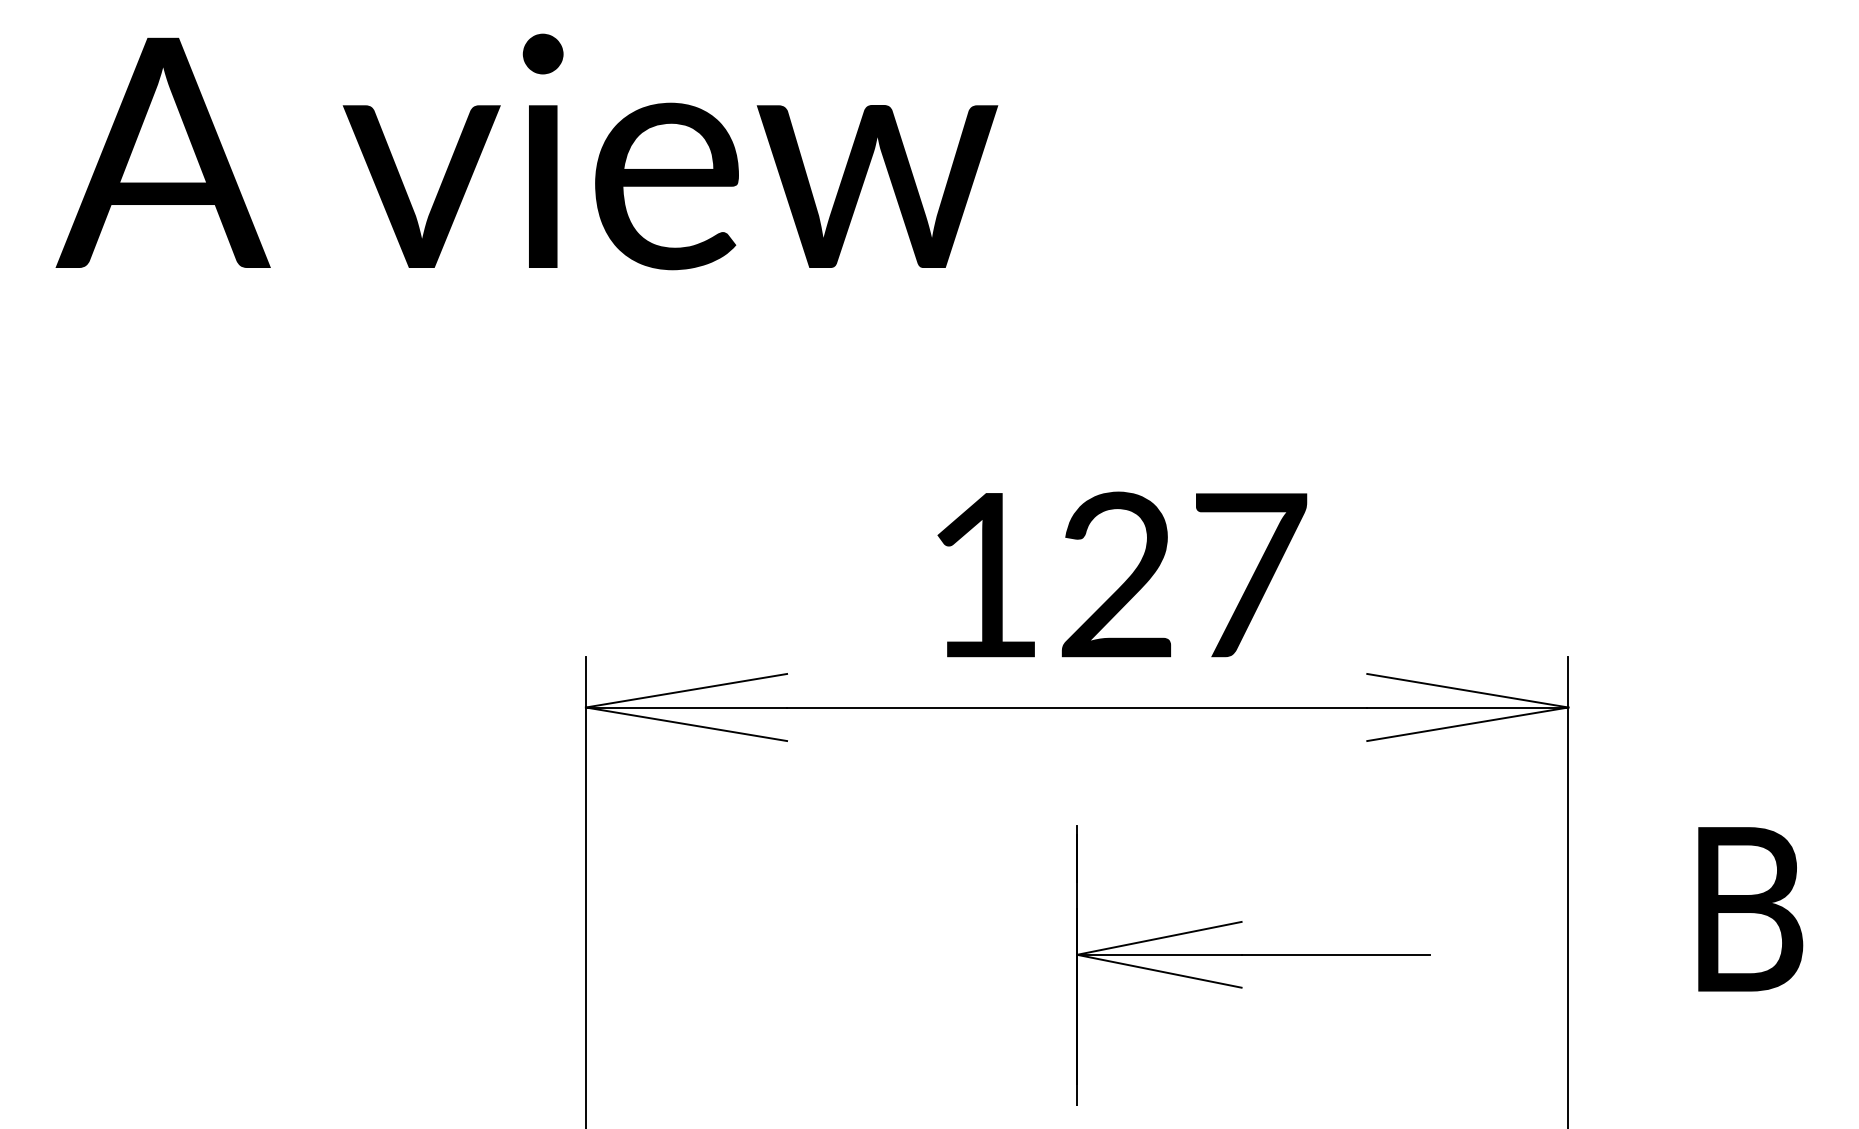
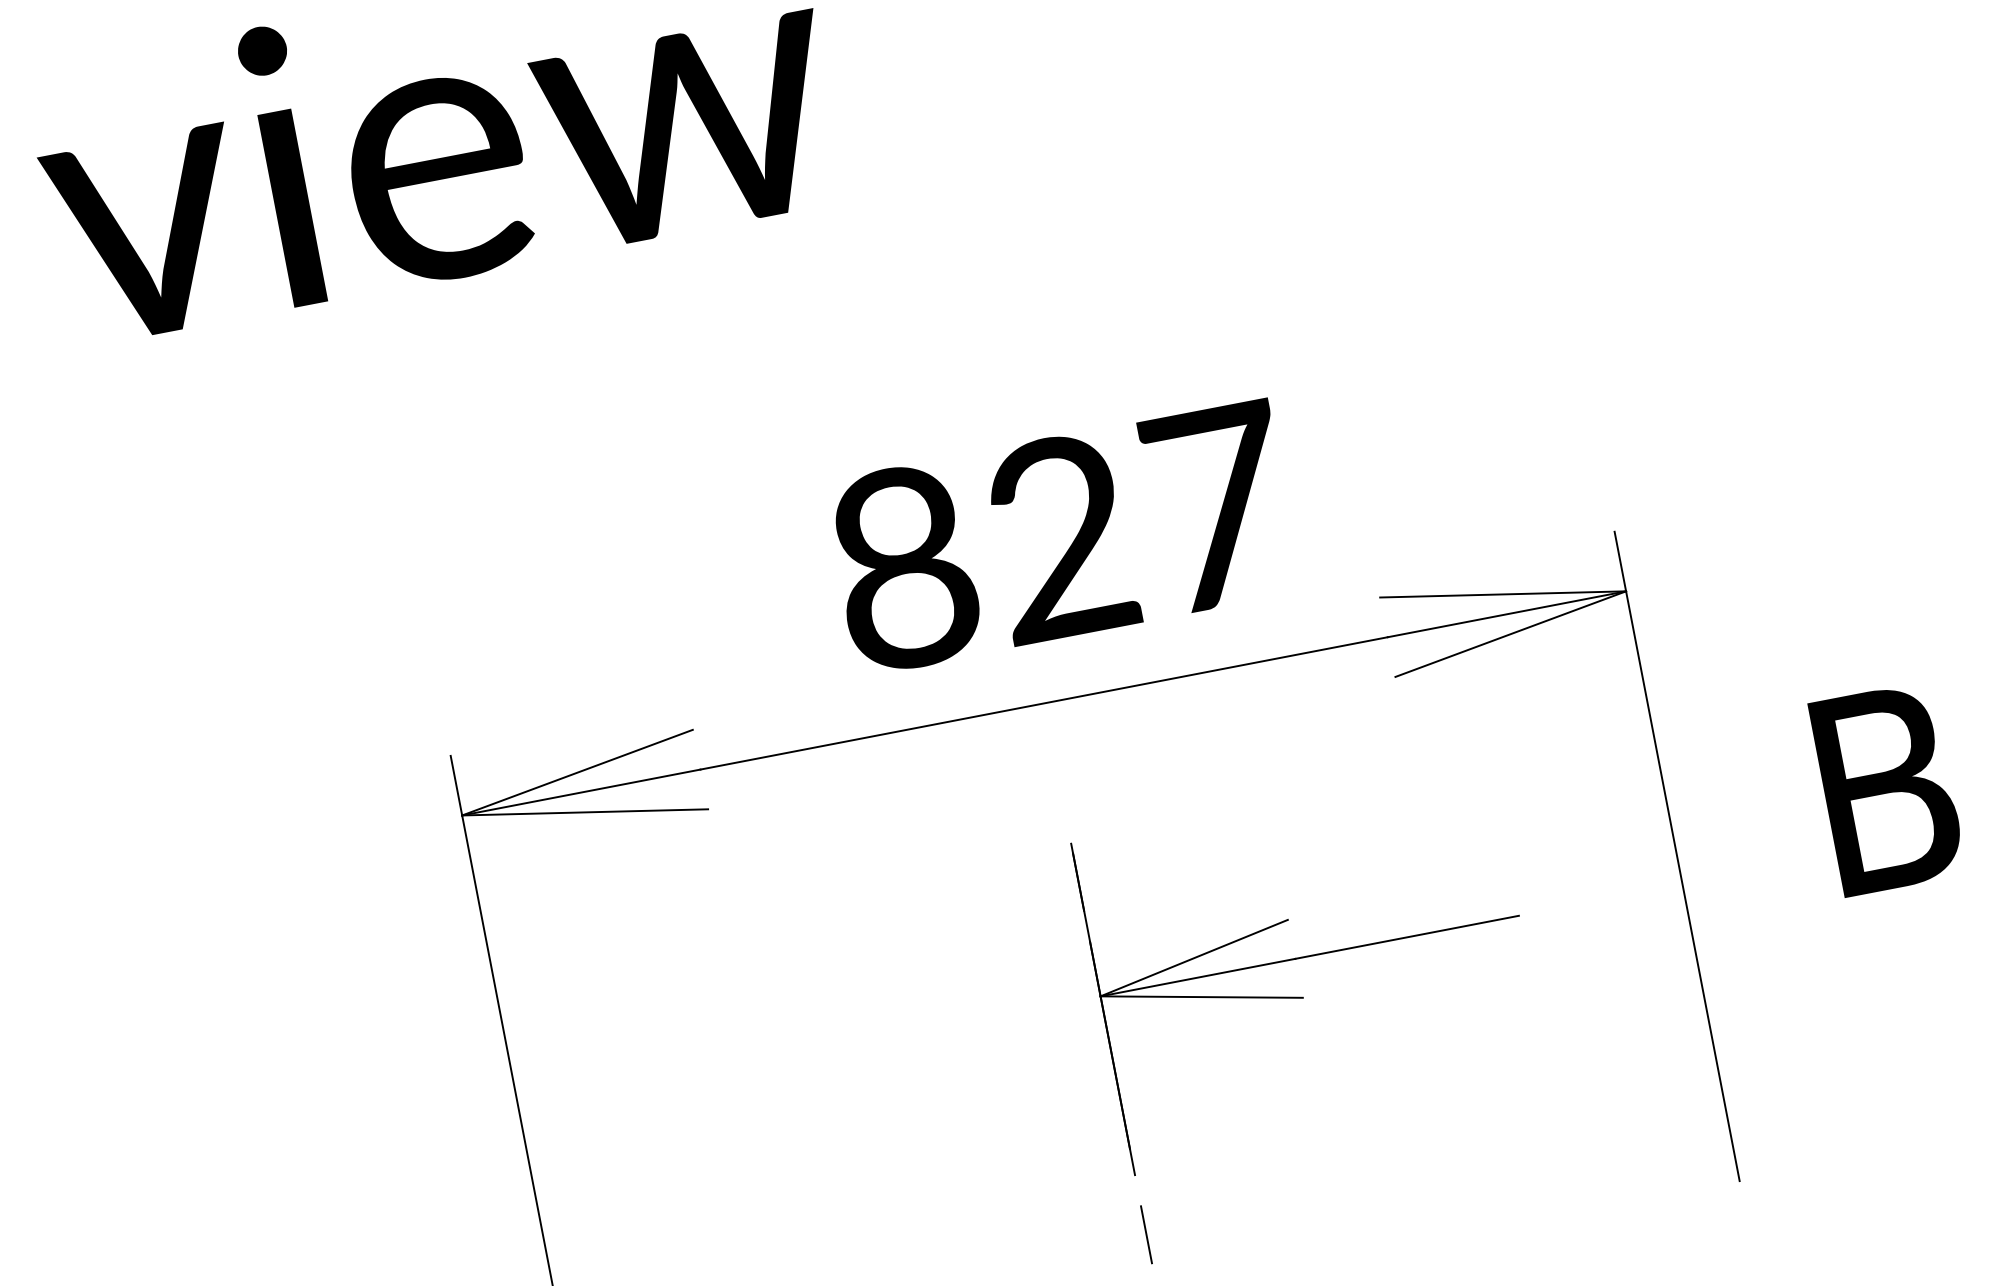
text: (984, 574) -> (904, 566), 127 -> 827

